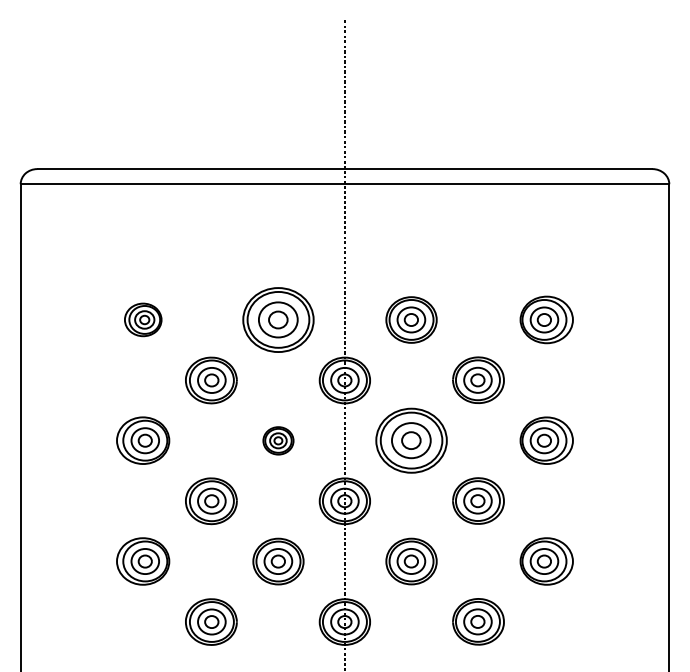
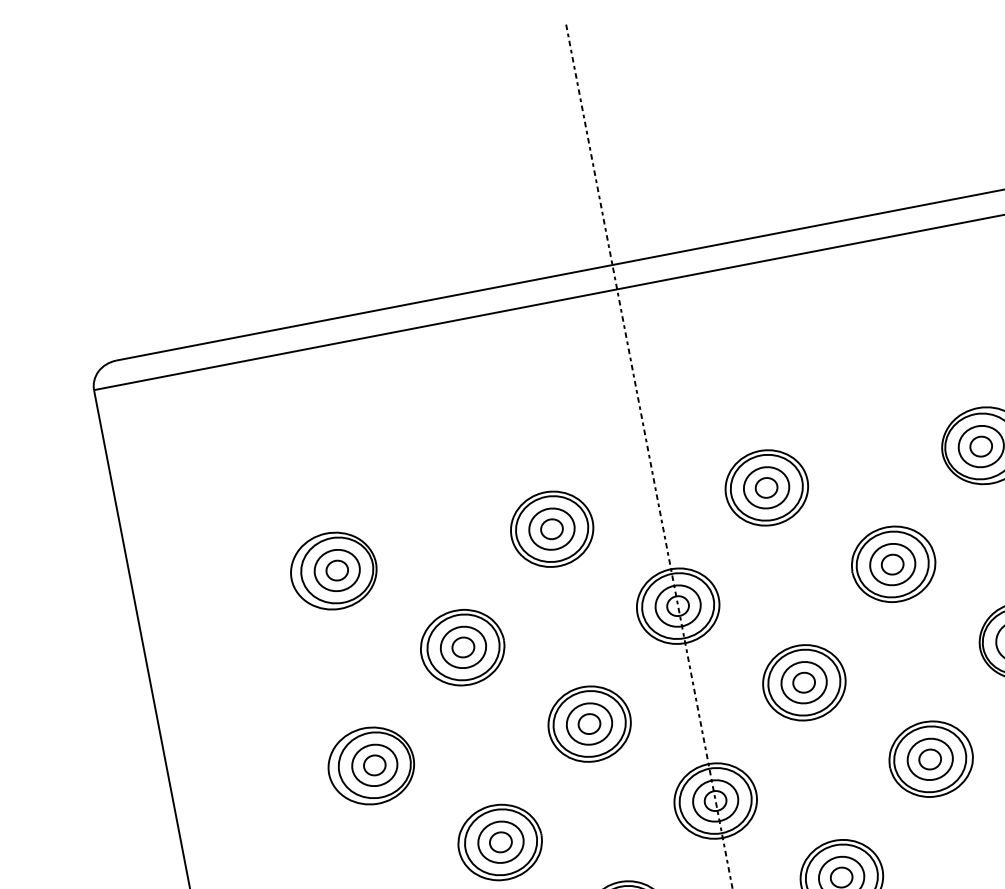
part: (143, 319) -> (334, 570), size x1.43
part: (278, 319) -> (552, 528), size x0.71
part: (278, 440) -> (589, 723), size x1.67
part: (411, 440) -> (804, 682), size x0.71

